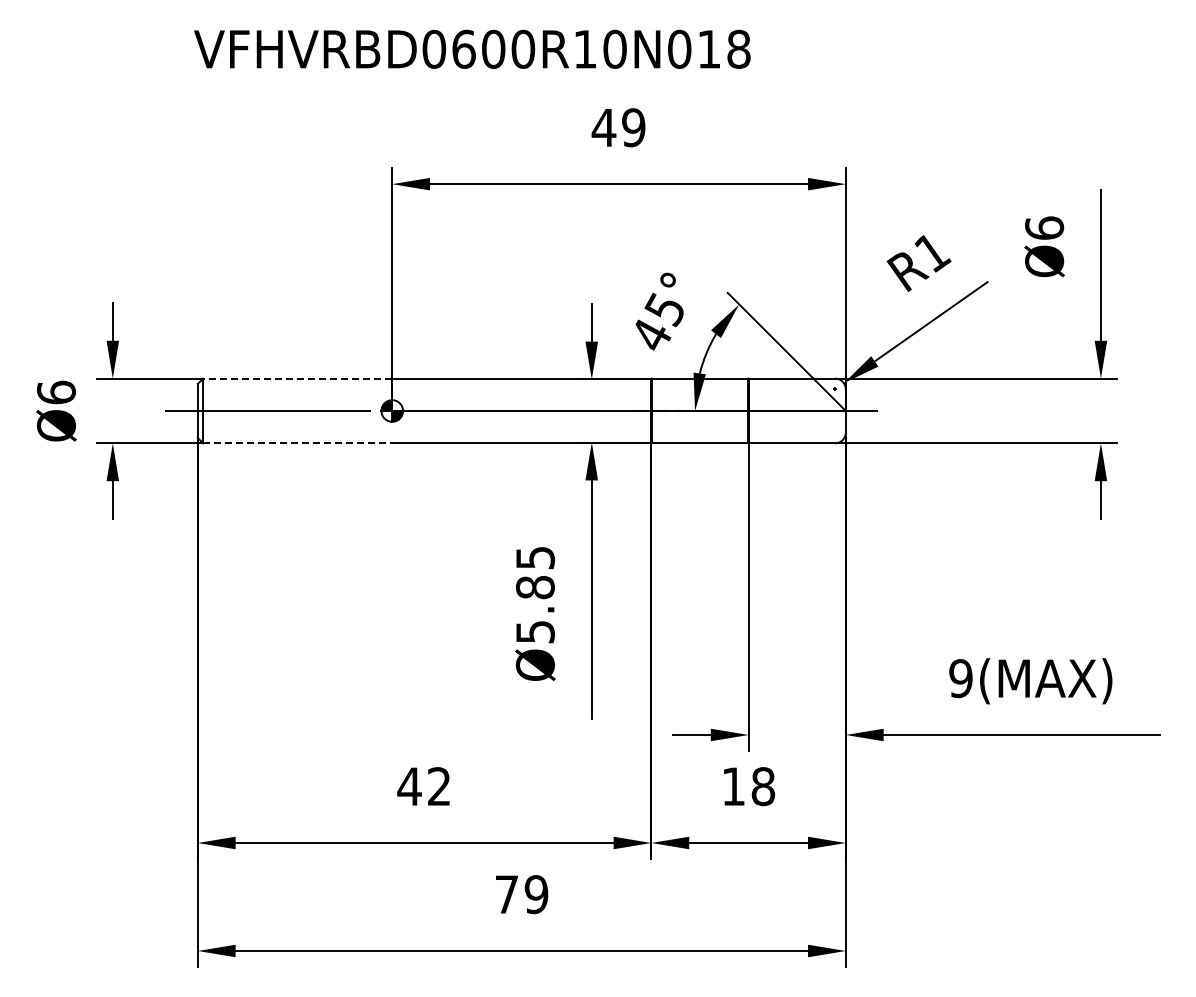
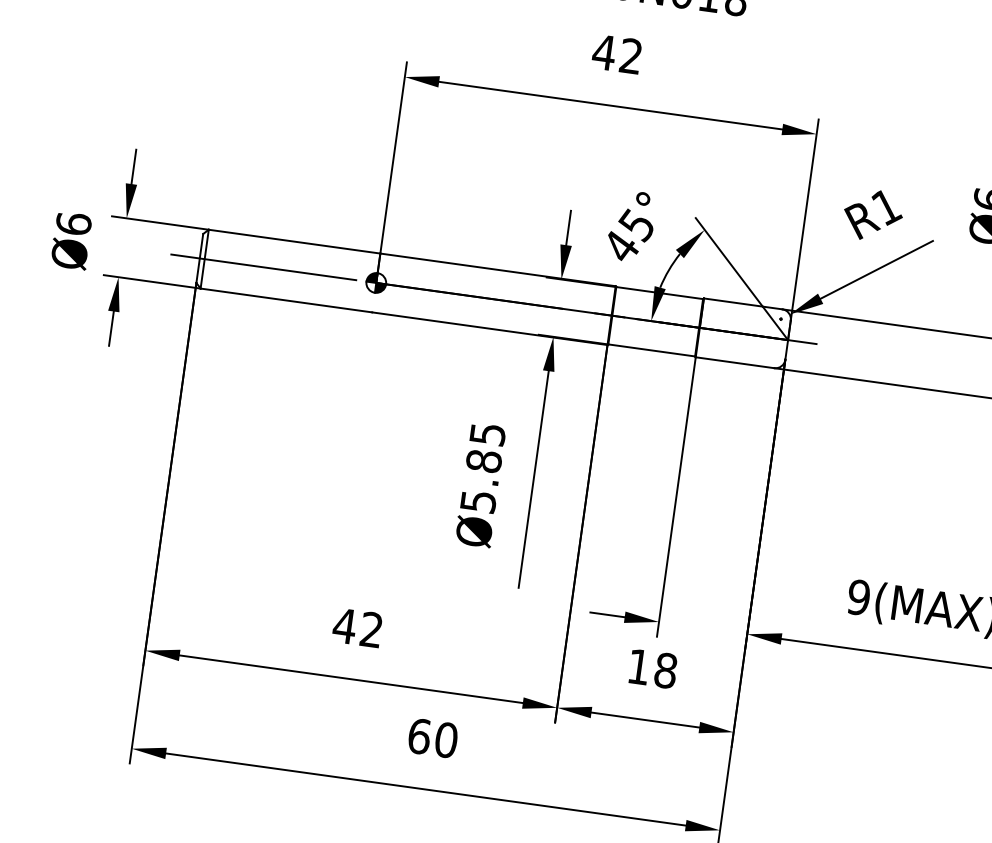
text: (633, 127) -> (631, 56), 49 -> 42
line: (297, 378) -> (294, 241), dashed -> solid
line: (297, 443) -> (286, 300), dashed -> solid
text: (521, 894) -> (432, 738), 79 -> 60

